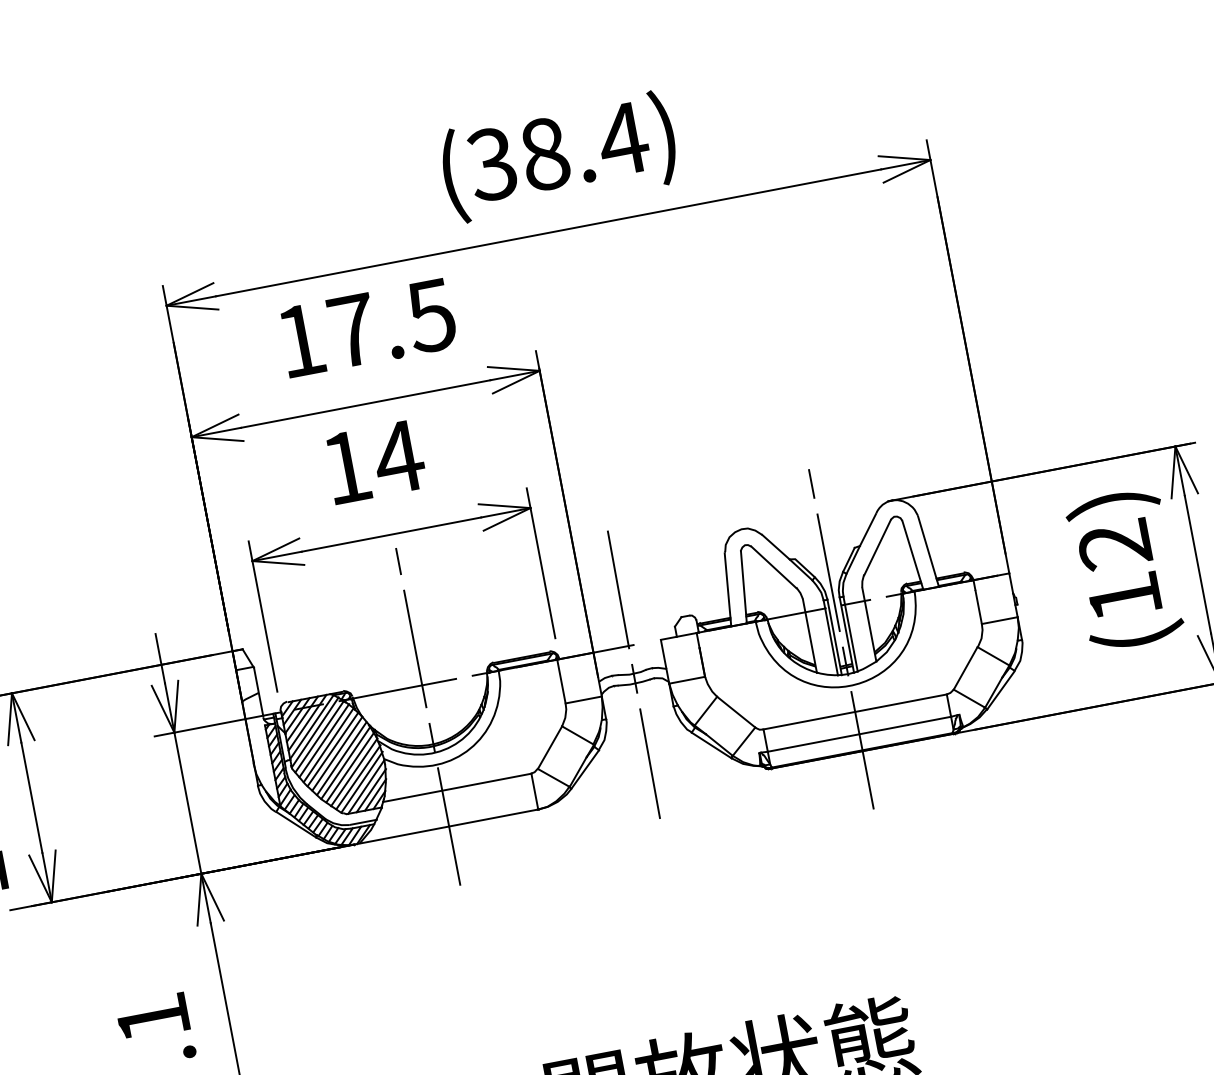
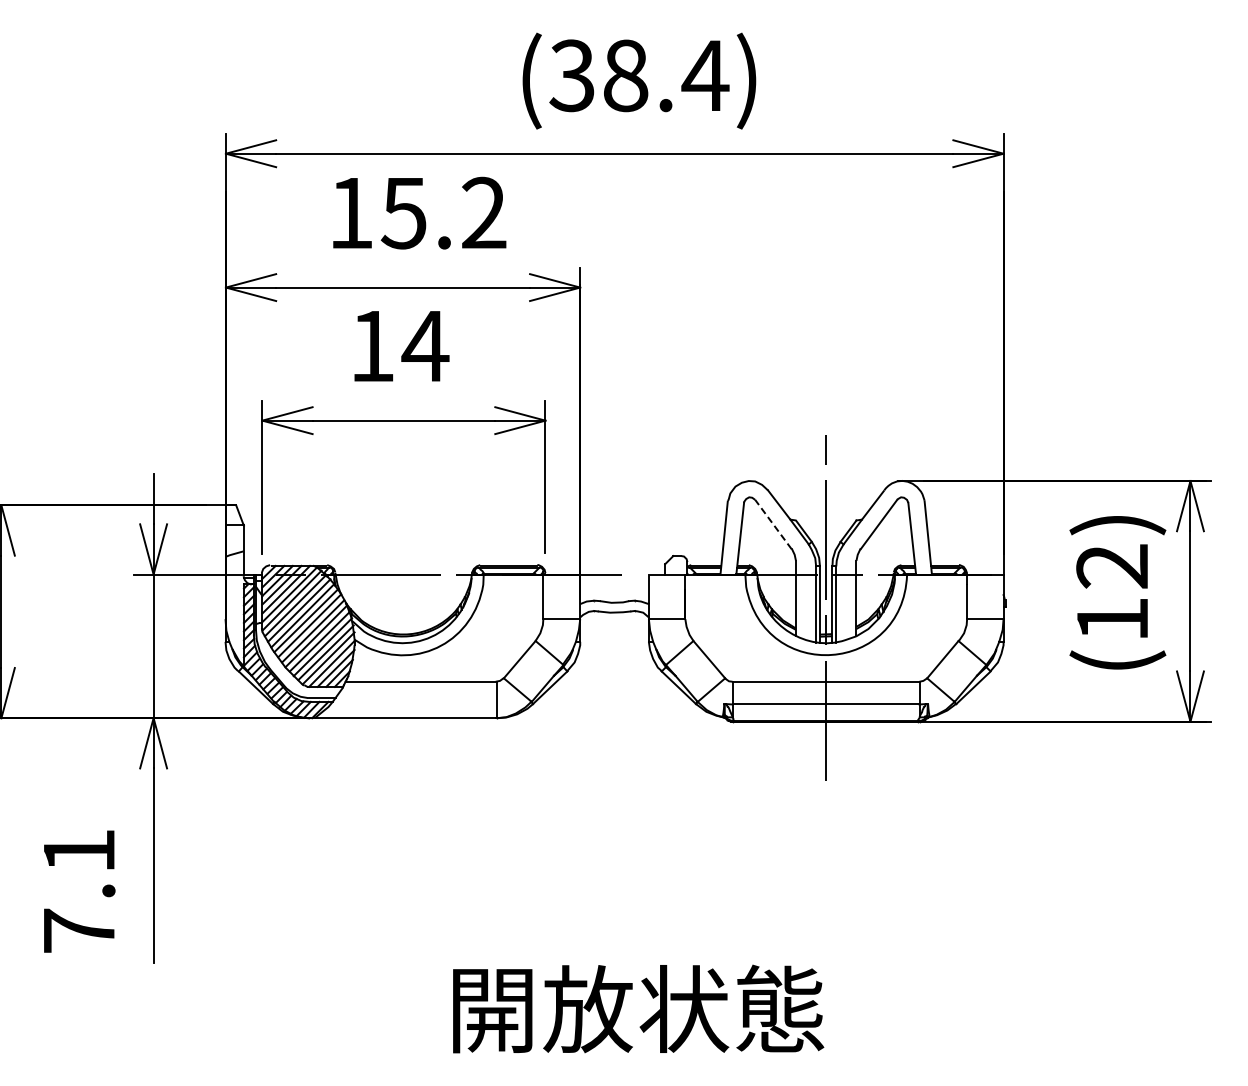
text: (391, 322) -> (443, 212), 17.5 -> 15.2
line: (773, 567) -> (773, 524), solid -> dashed
line: (633, 674) -> (615, 603), removed
line: (427, 716) -> (405, 606), removed

